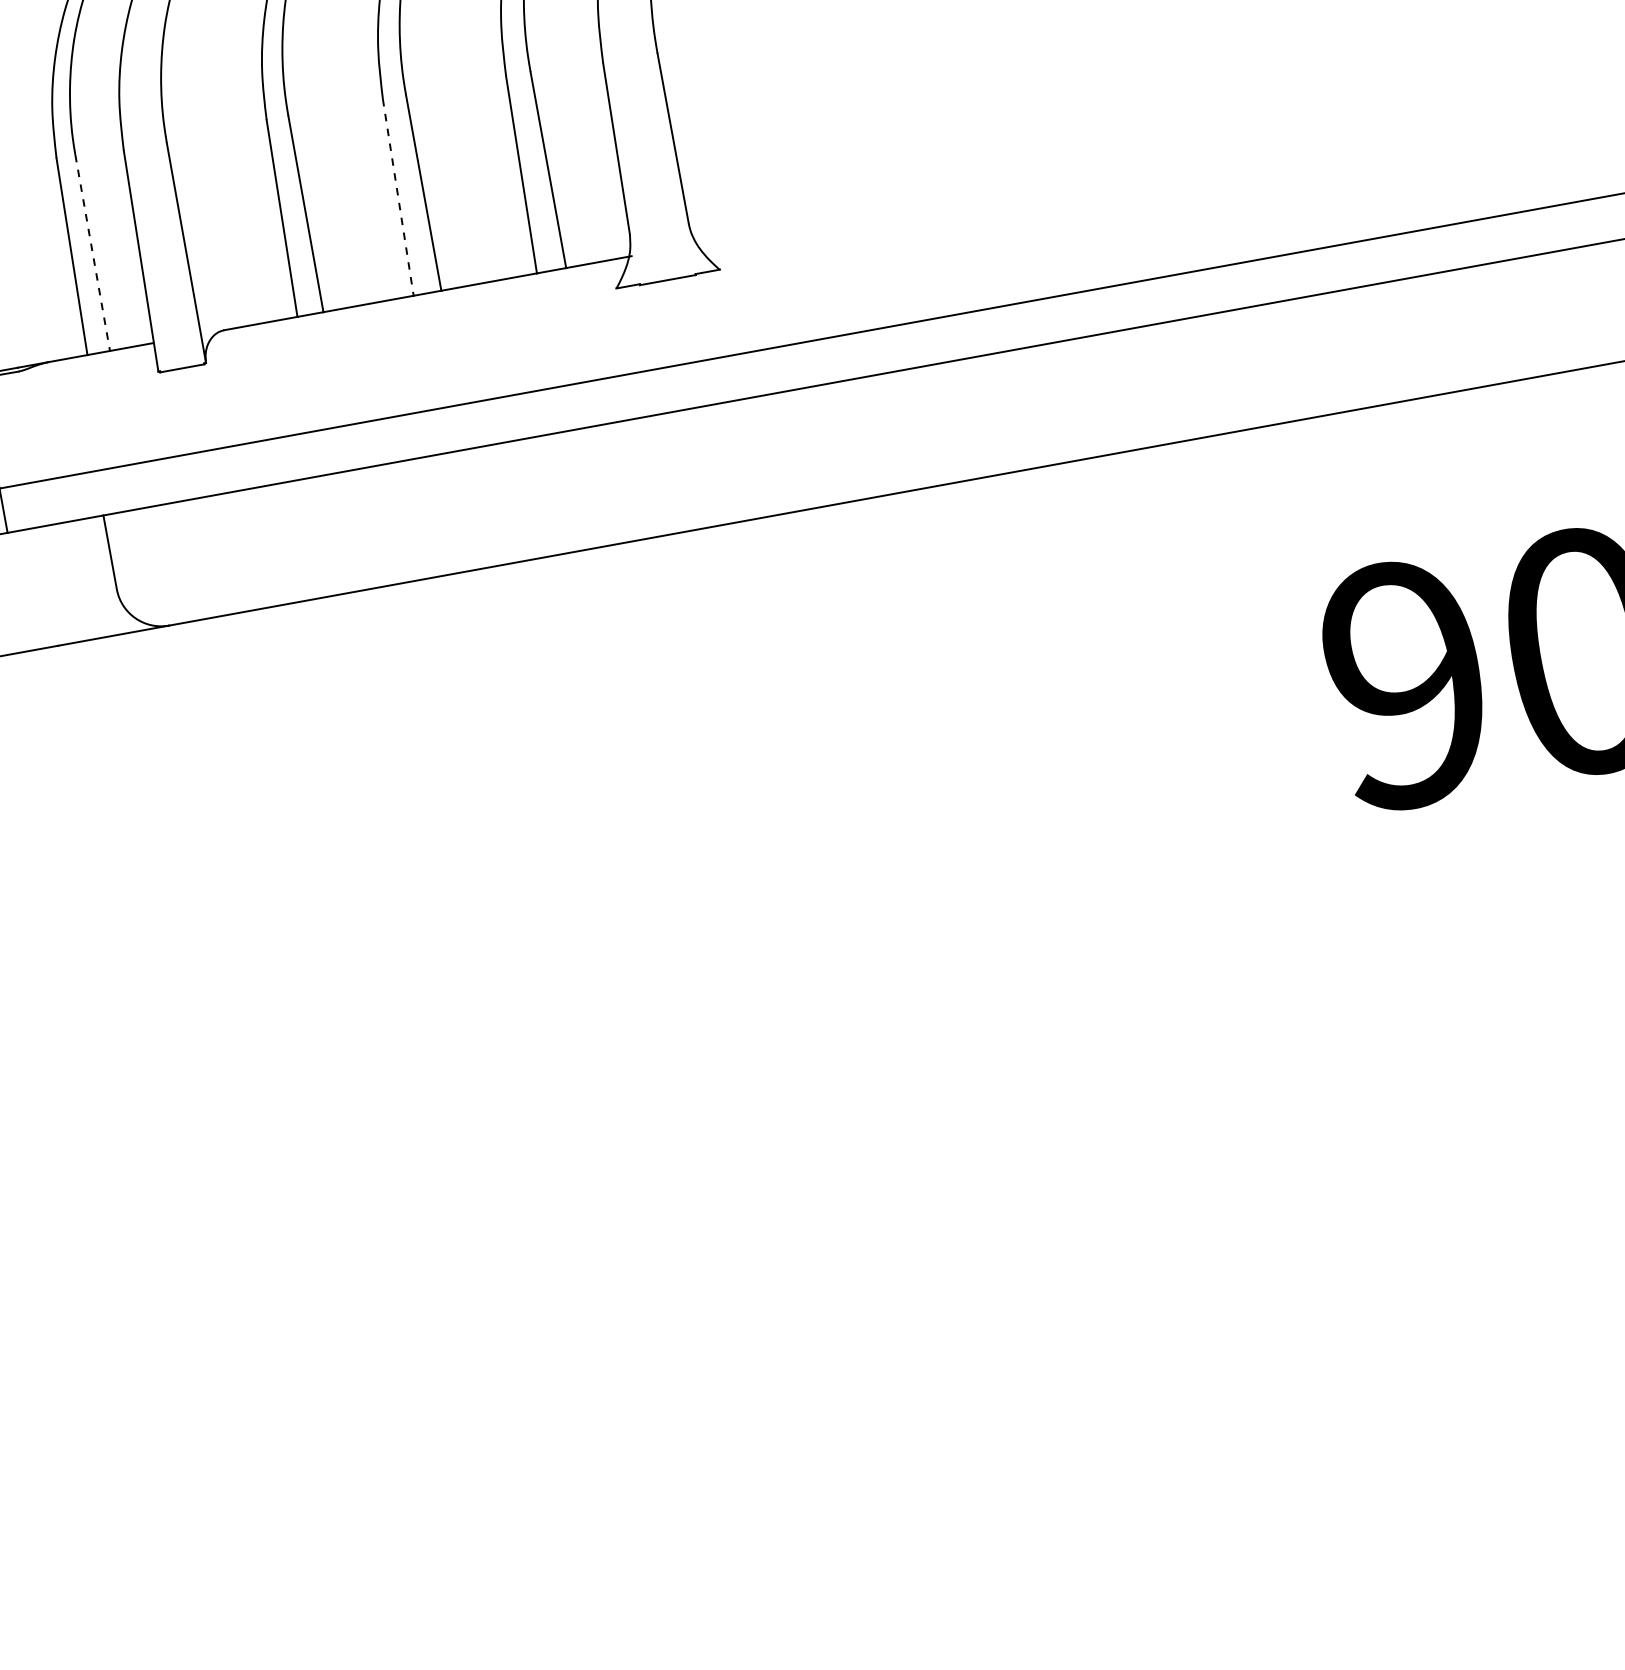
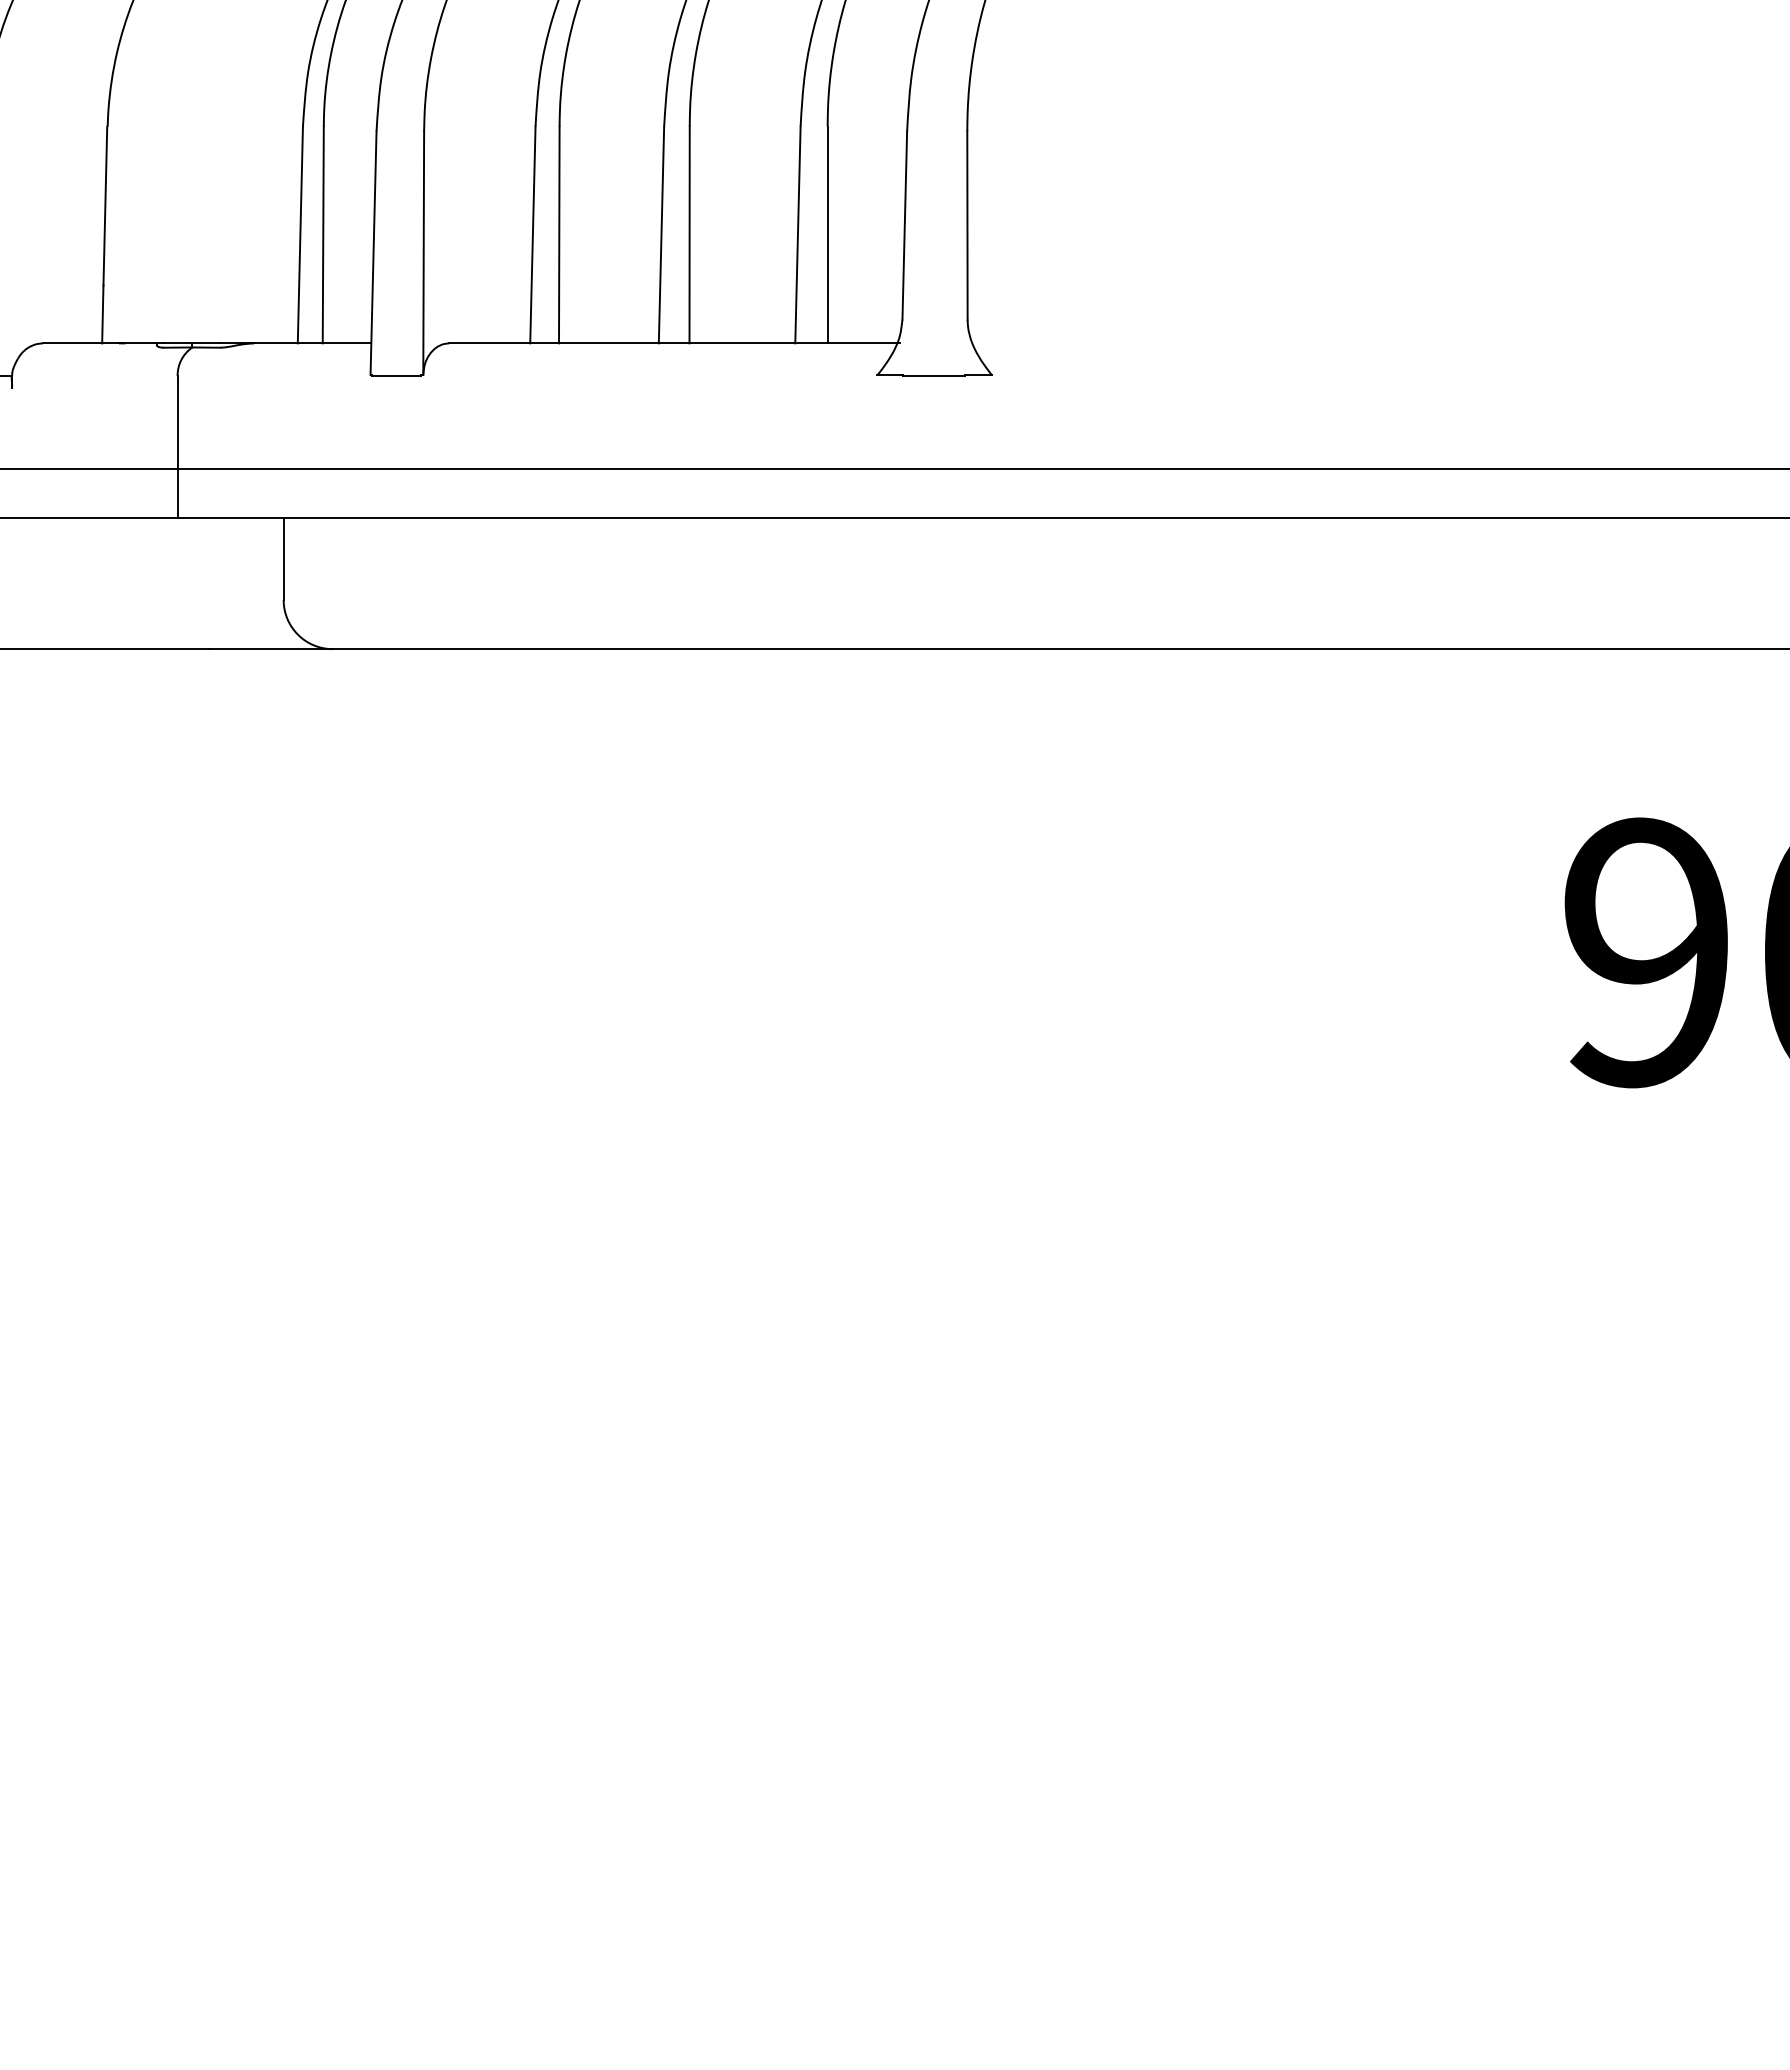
line: (398, 197) -> (661, 235), dashed -> solid
line: (92, 253) -> (323, 235), dashed -> solid

